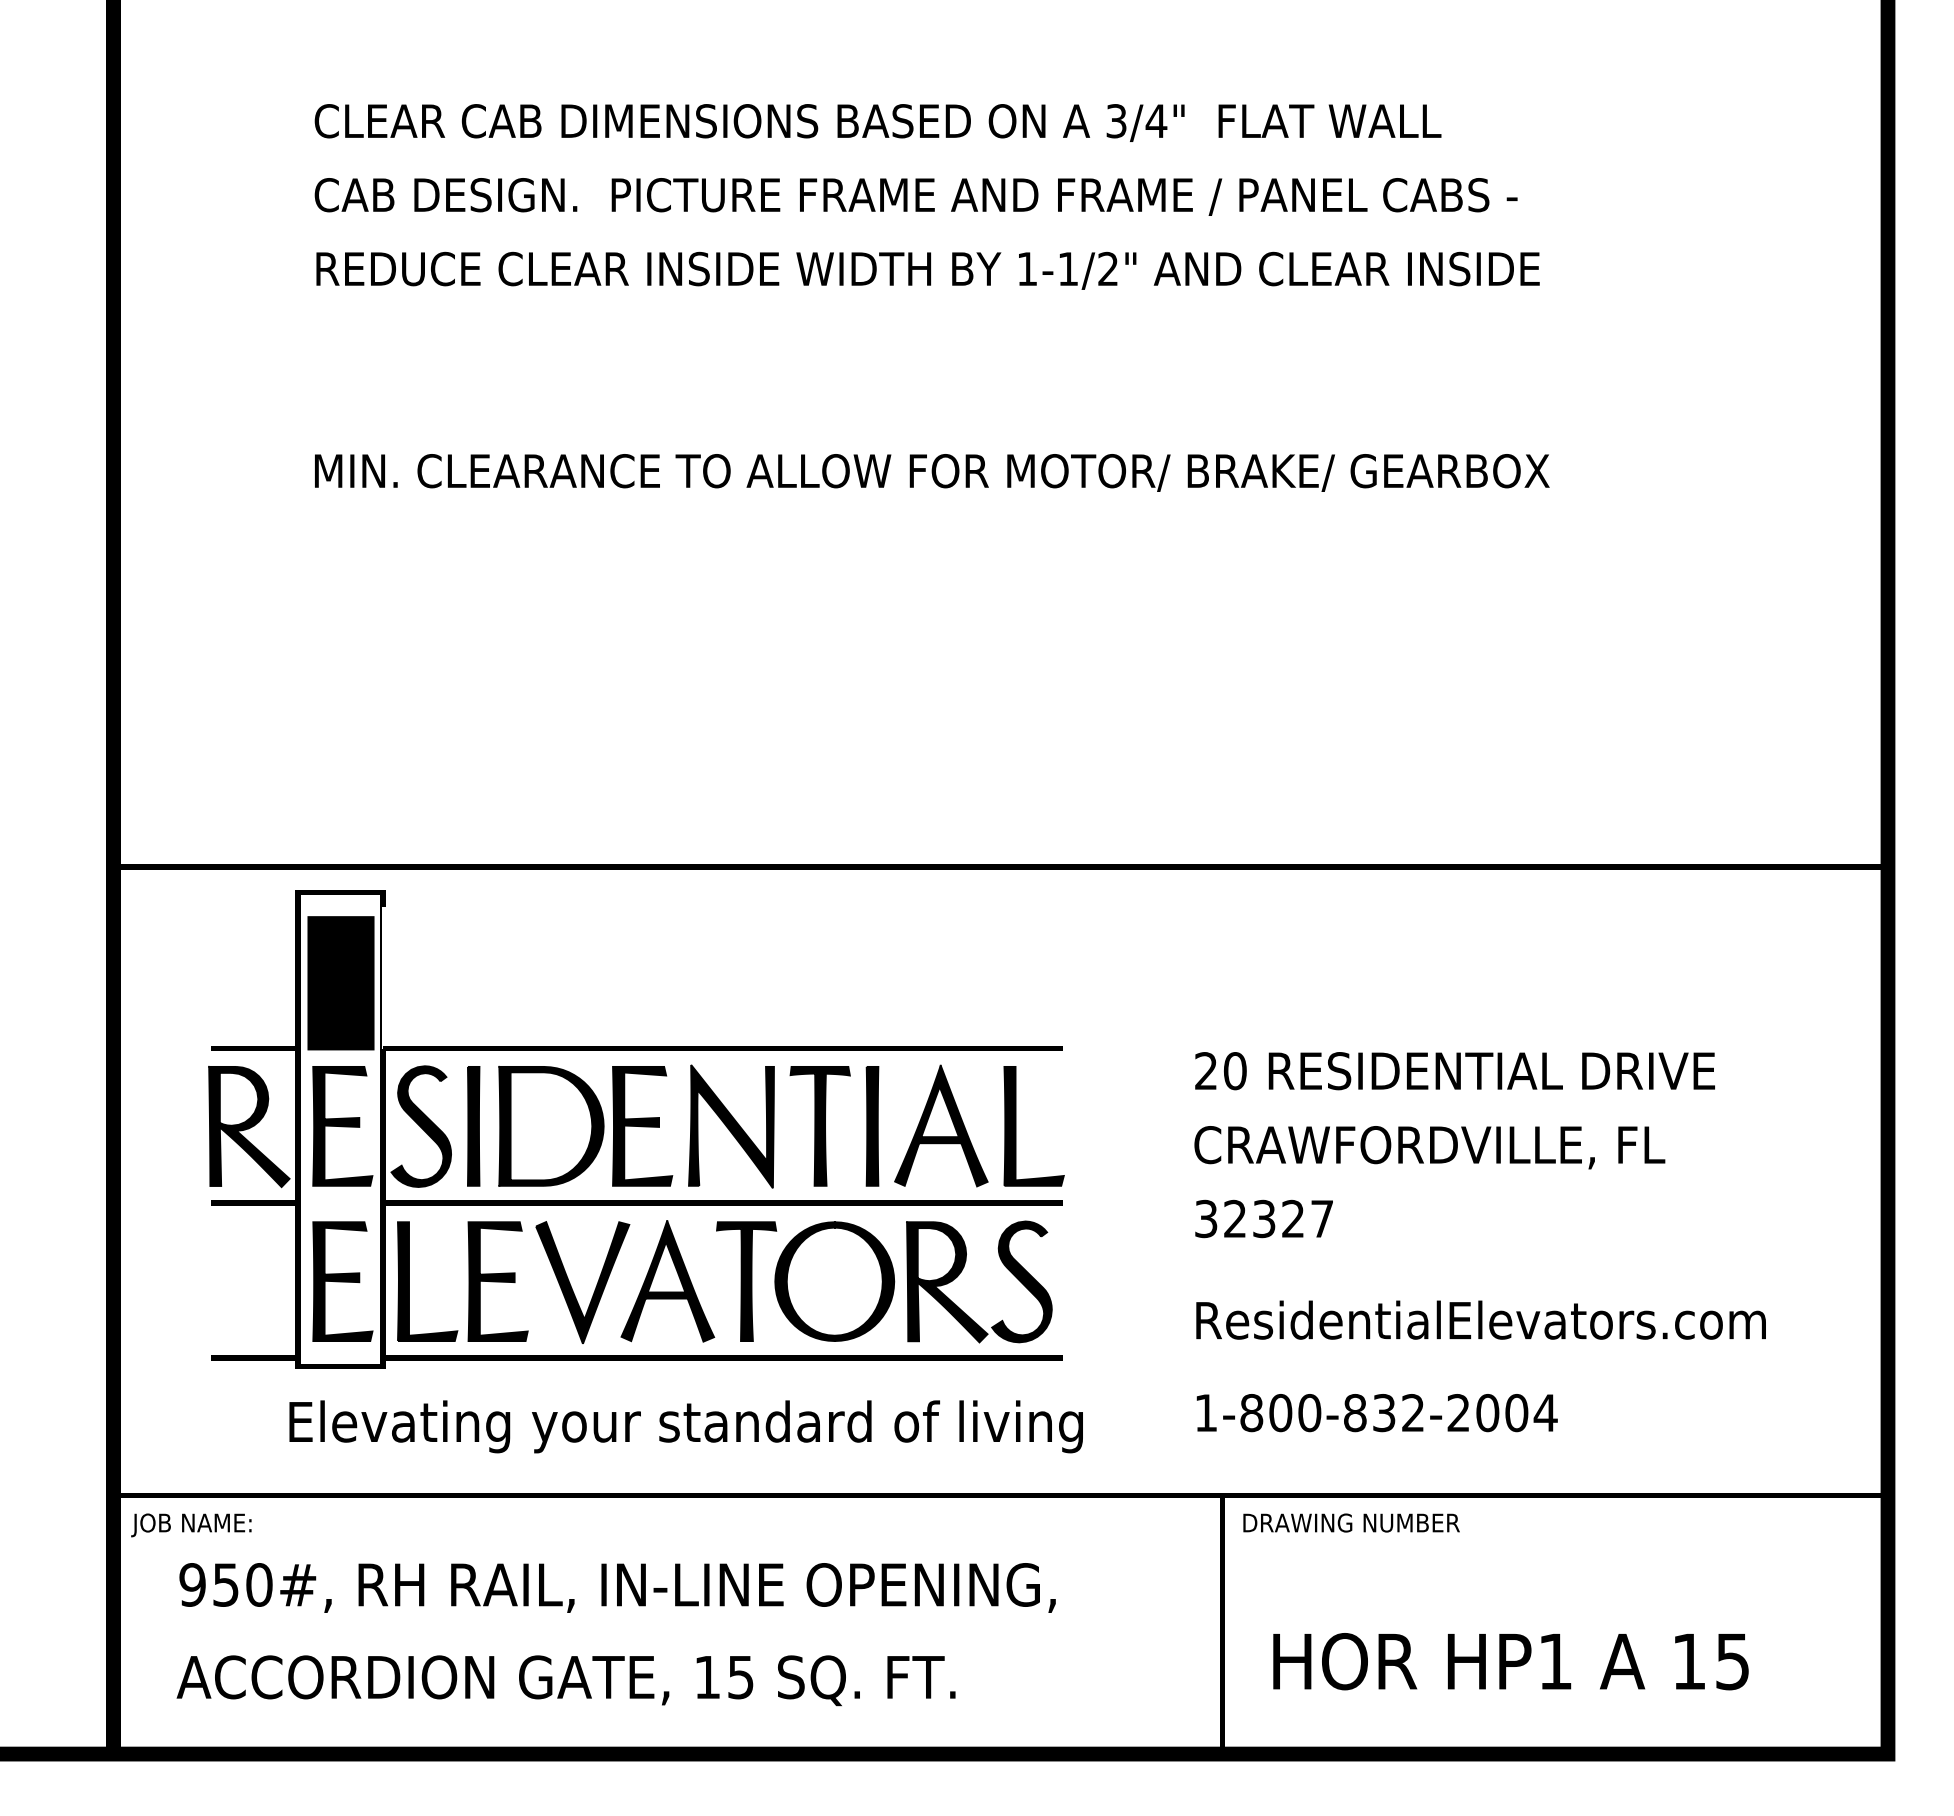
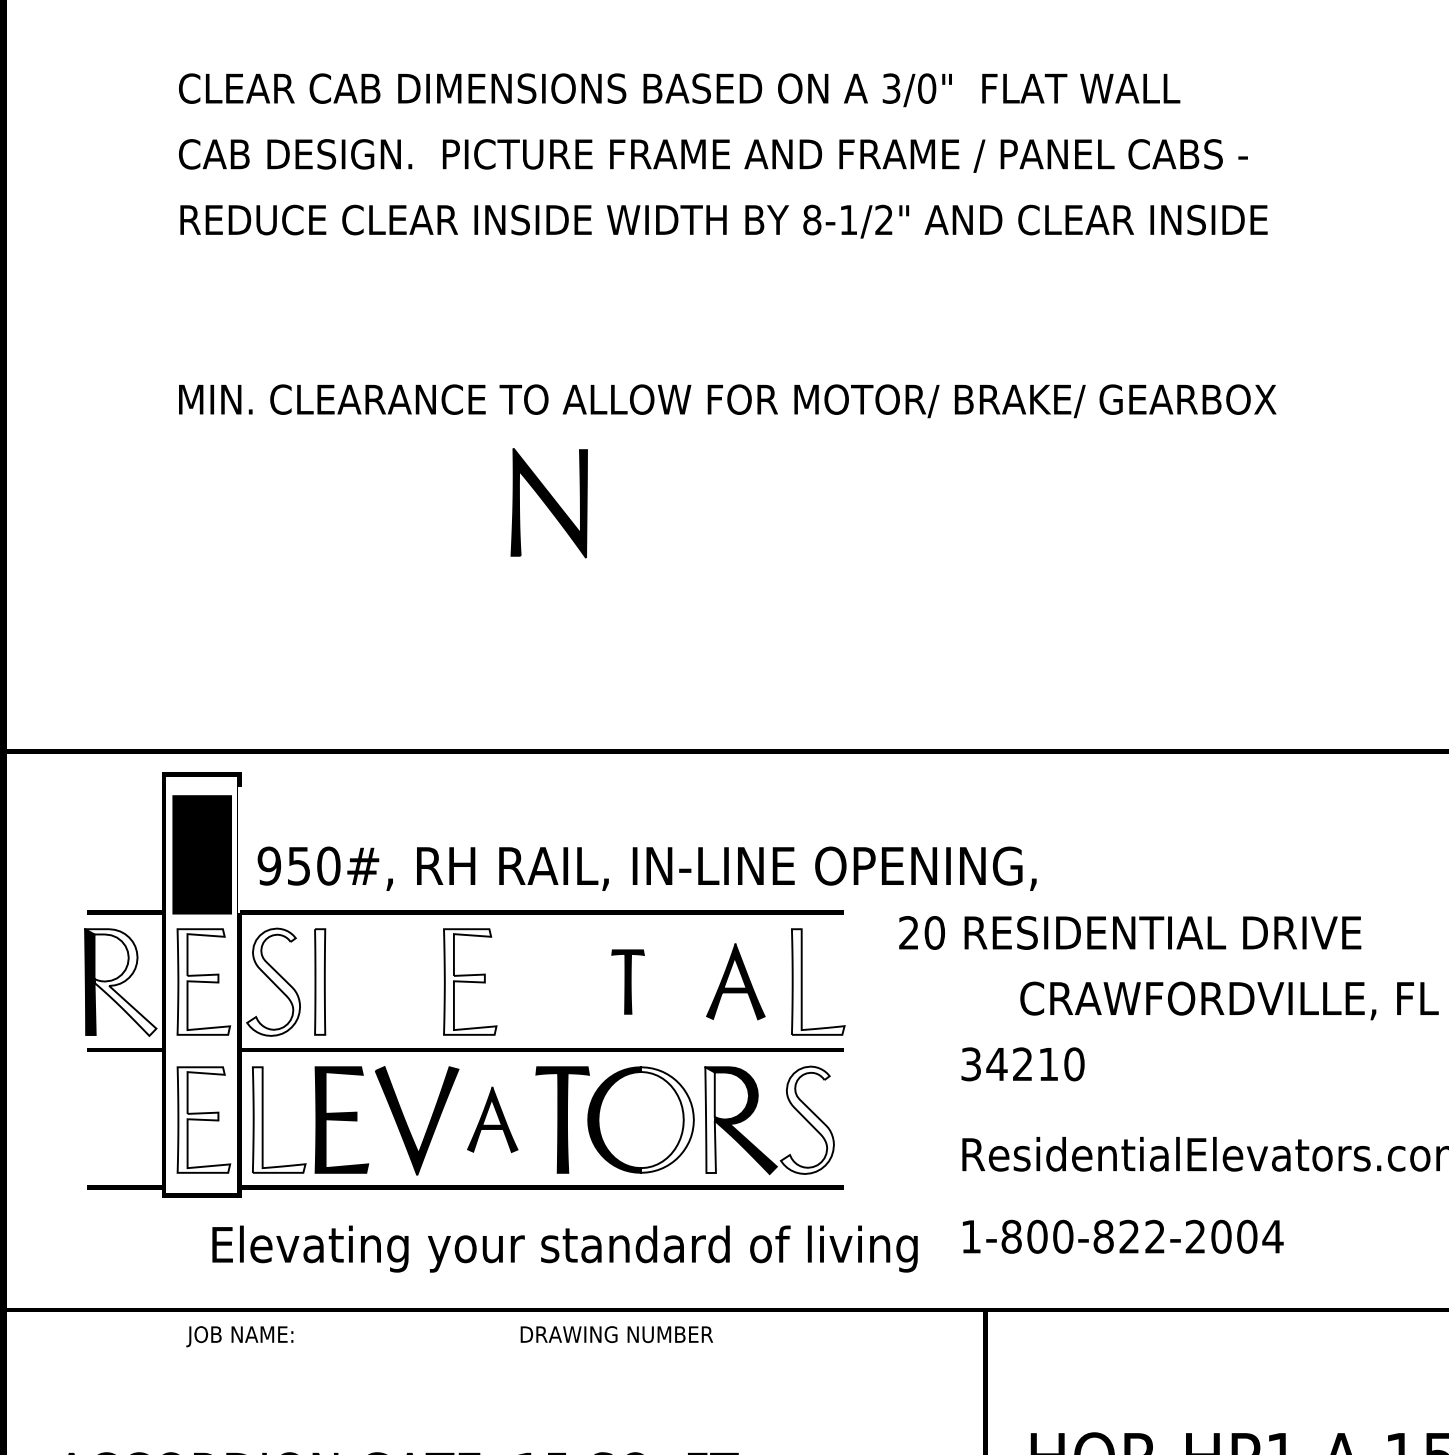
text: (1156, 121) -> (927, 88), 3/4" -> 3/0"
text: (1027, 268) -> (812, 219), 1-1/2" -> 8-1/2"
text: (1454, 1071) -> (1129, 933), moved
fill: (342, 1125) -> (203, 981), removed
fill: (473, 1125) -> (319, 981), removed
part: (551, 1125) -> (389, 981), removed
fill: (642, 1125) -> (470, 981), removed
part: (941, 1125) -> (735, 981), size x0.7
fill: (1033, 1125) -> (817, 981), removed
fill: (249, 1126) -> (120, 982), removed
fill: (421, 1126) -> (273, 982), removed
part: (731, 1126) -> (549, 503), moved
part: (819, 1126) -> (627, 982), size x0.6
part: (872, 1126) -> (674, 982), removed
text: (1429, 1147) -> (1229, 1000), moved
text: (1278, 1218) -> (1035, 1063), 32327 -> 34210
fill: (342, 1281) -> (203, 1119), removed
fill: (427, 1281) -> (279, 1119), removed
part: (667, 1281) -> (492, 1119), size x0.6
fill: (864, 1281) -> (667, 1119), removed
fill: (913, 1281) -> (711, 1119), removed
fill: (1021, 1281) -> (807, 1119), removed
text: (1384, 1413) -> (1129, 1237), 1-800-832-2004 -> 1-800-822-2004
text: (685, 1426) -> (564, 1248), moved
text: (1351, 1522) -> (616, 1334), moved
text: (191, 1525) -> (239, 1336), moved
text: (617, 1587) -> (647, 868), moved

